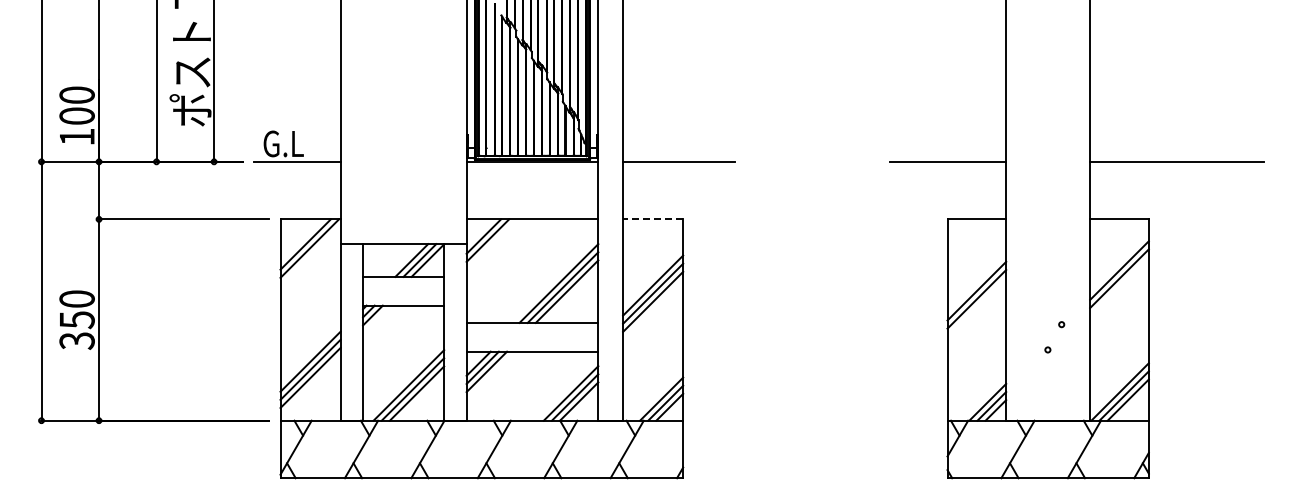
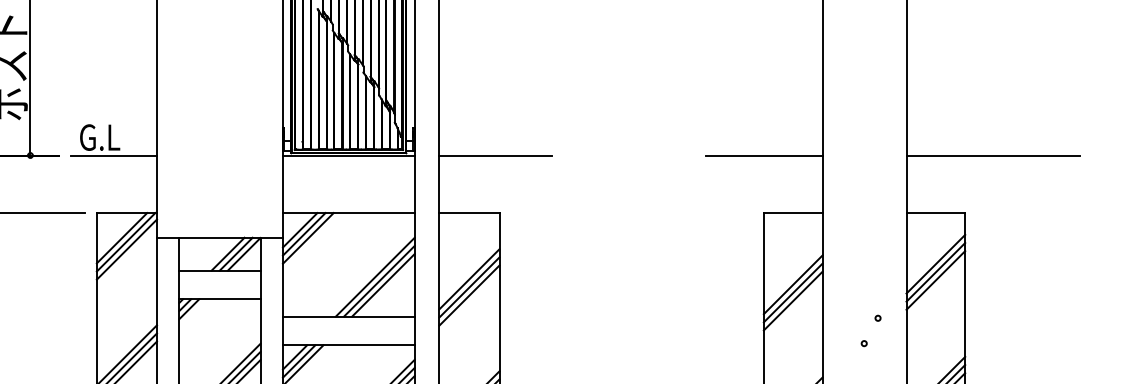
line: (652, 219) -> (468, 213), dashed -> solid
line: (491, 244) -> (307, 238), added
line: (310, 255) -> (126, 249), added
line: (1119, 286) -> (935, 280), added
line: (976, 307) -> (792, 301), added

